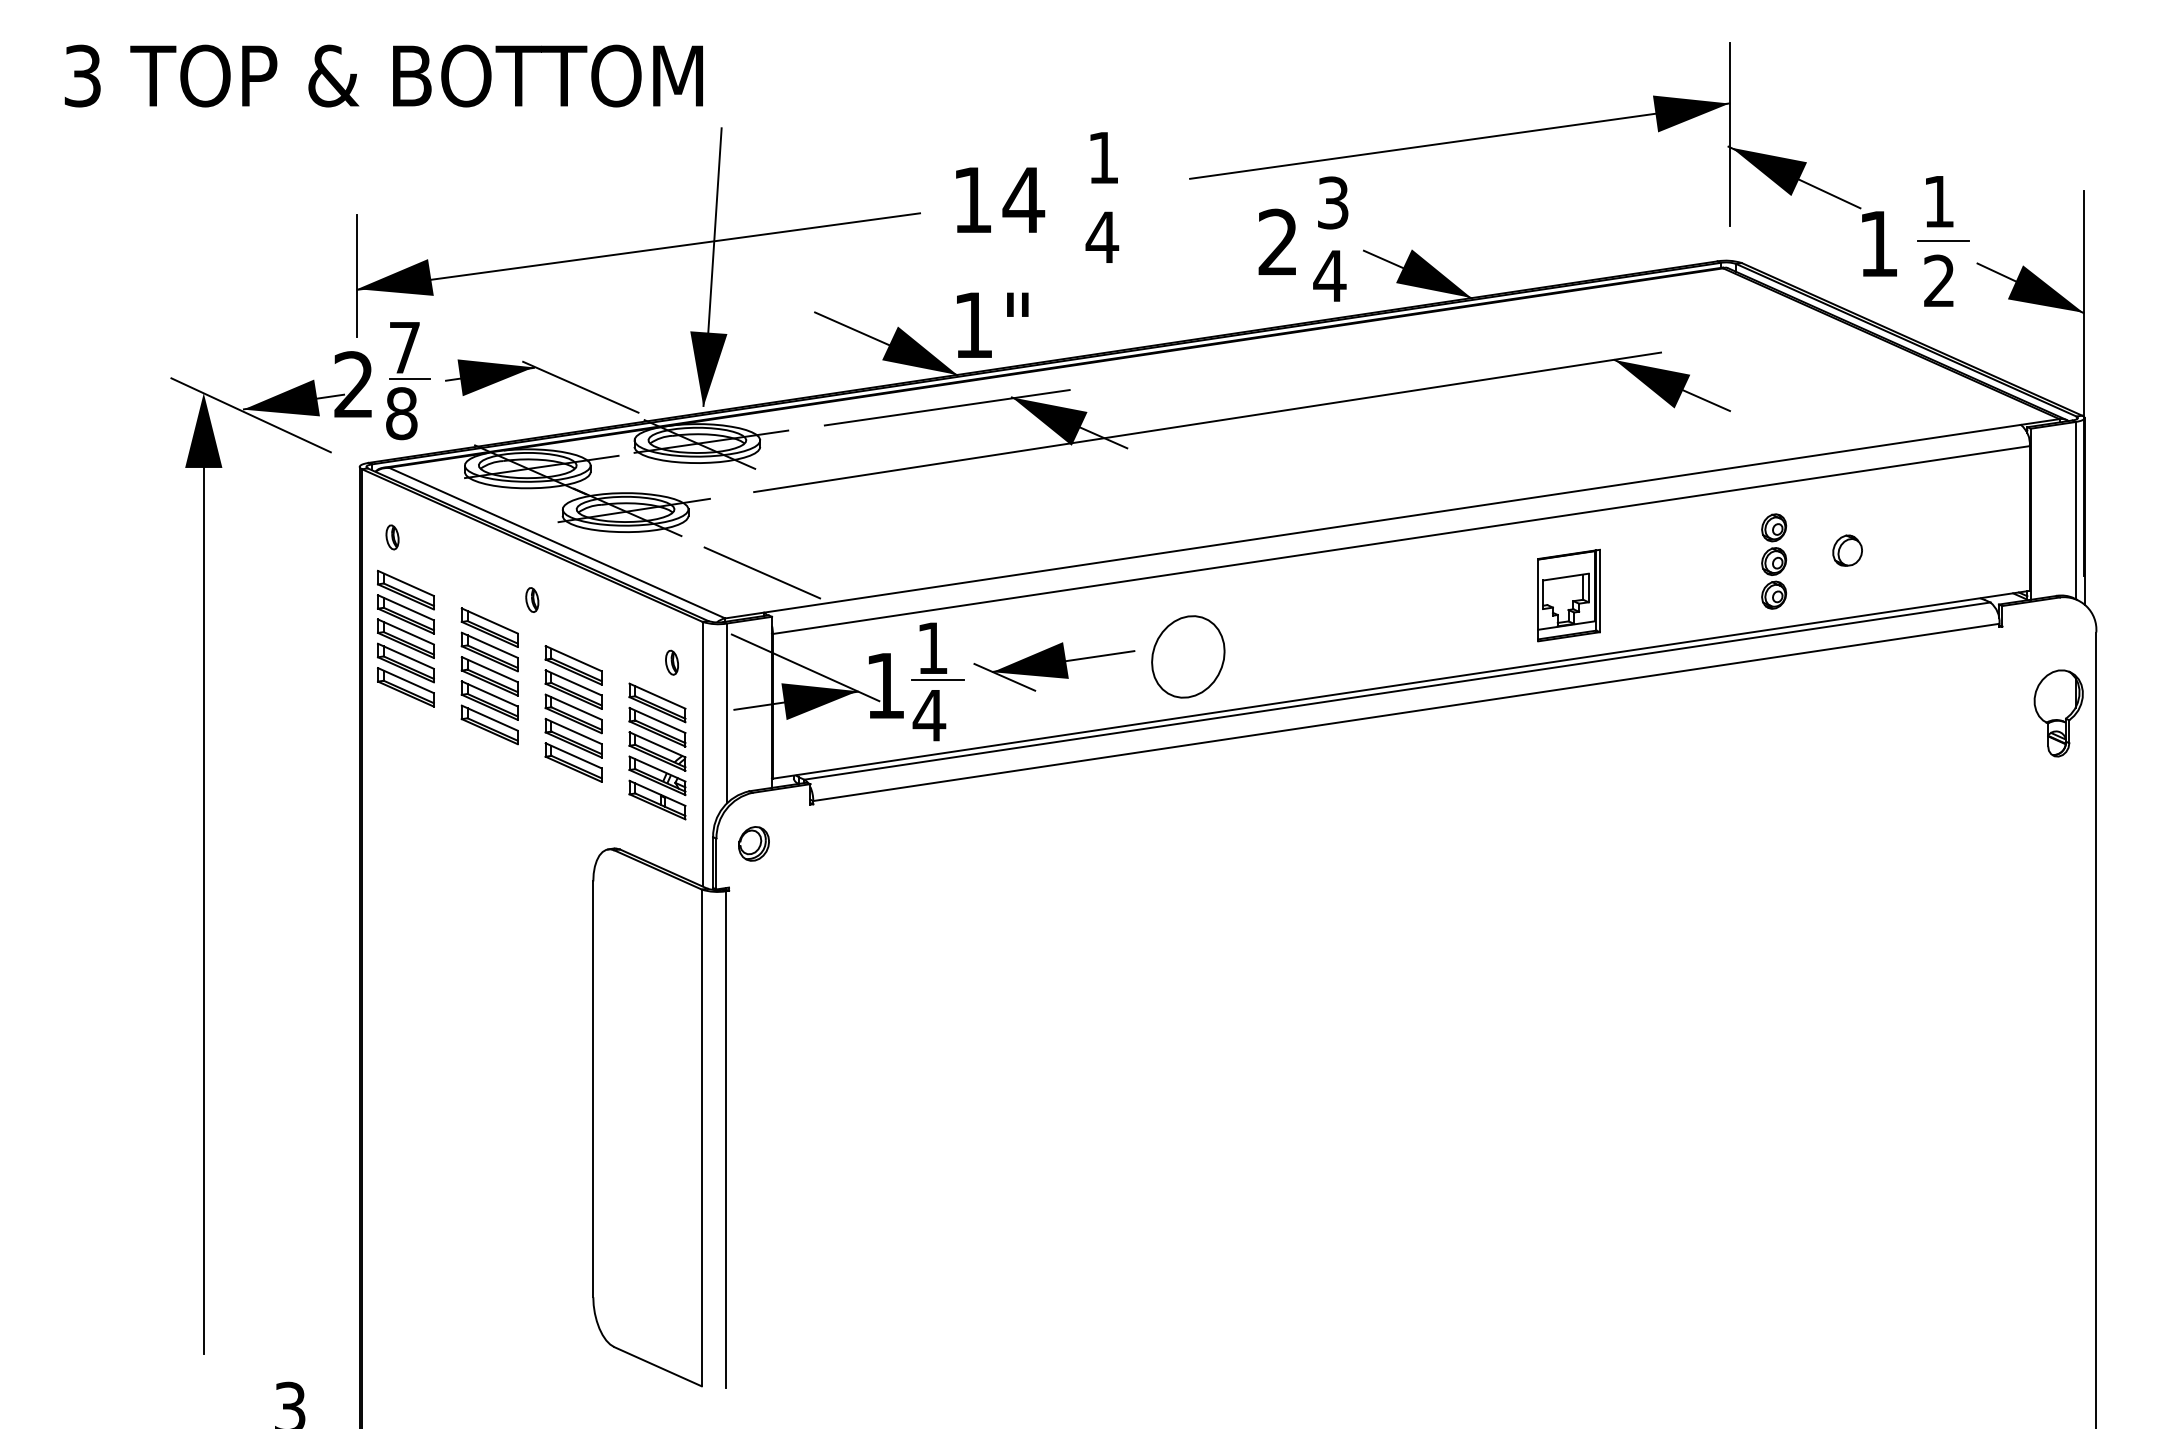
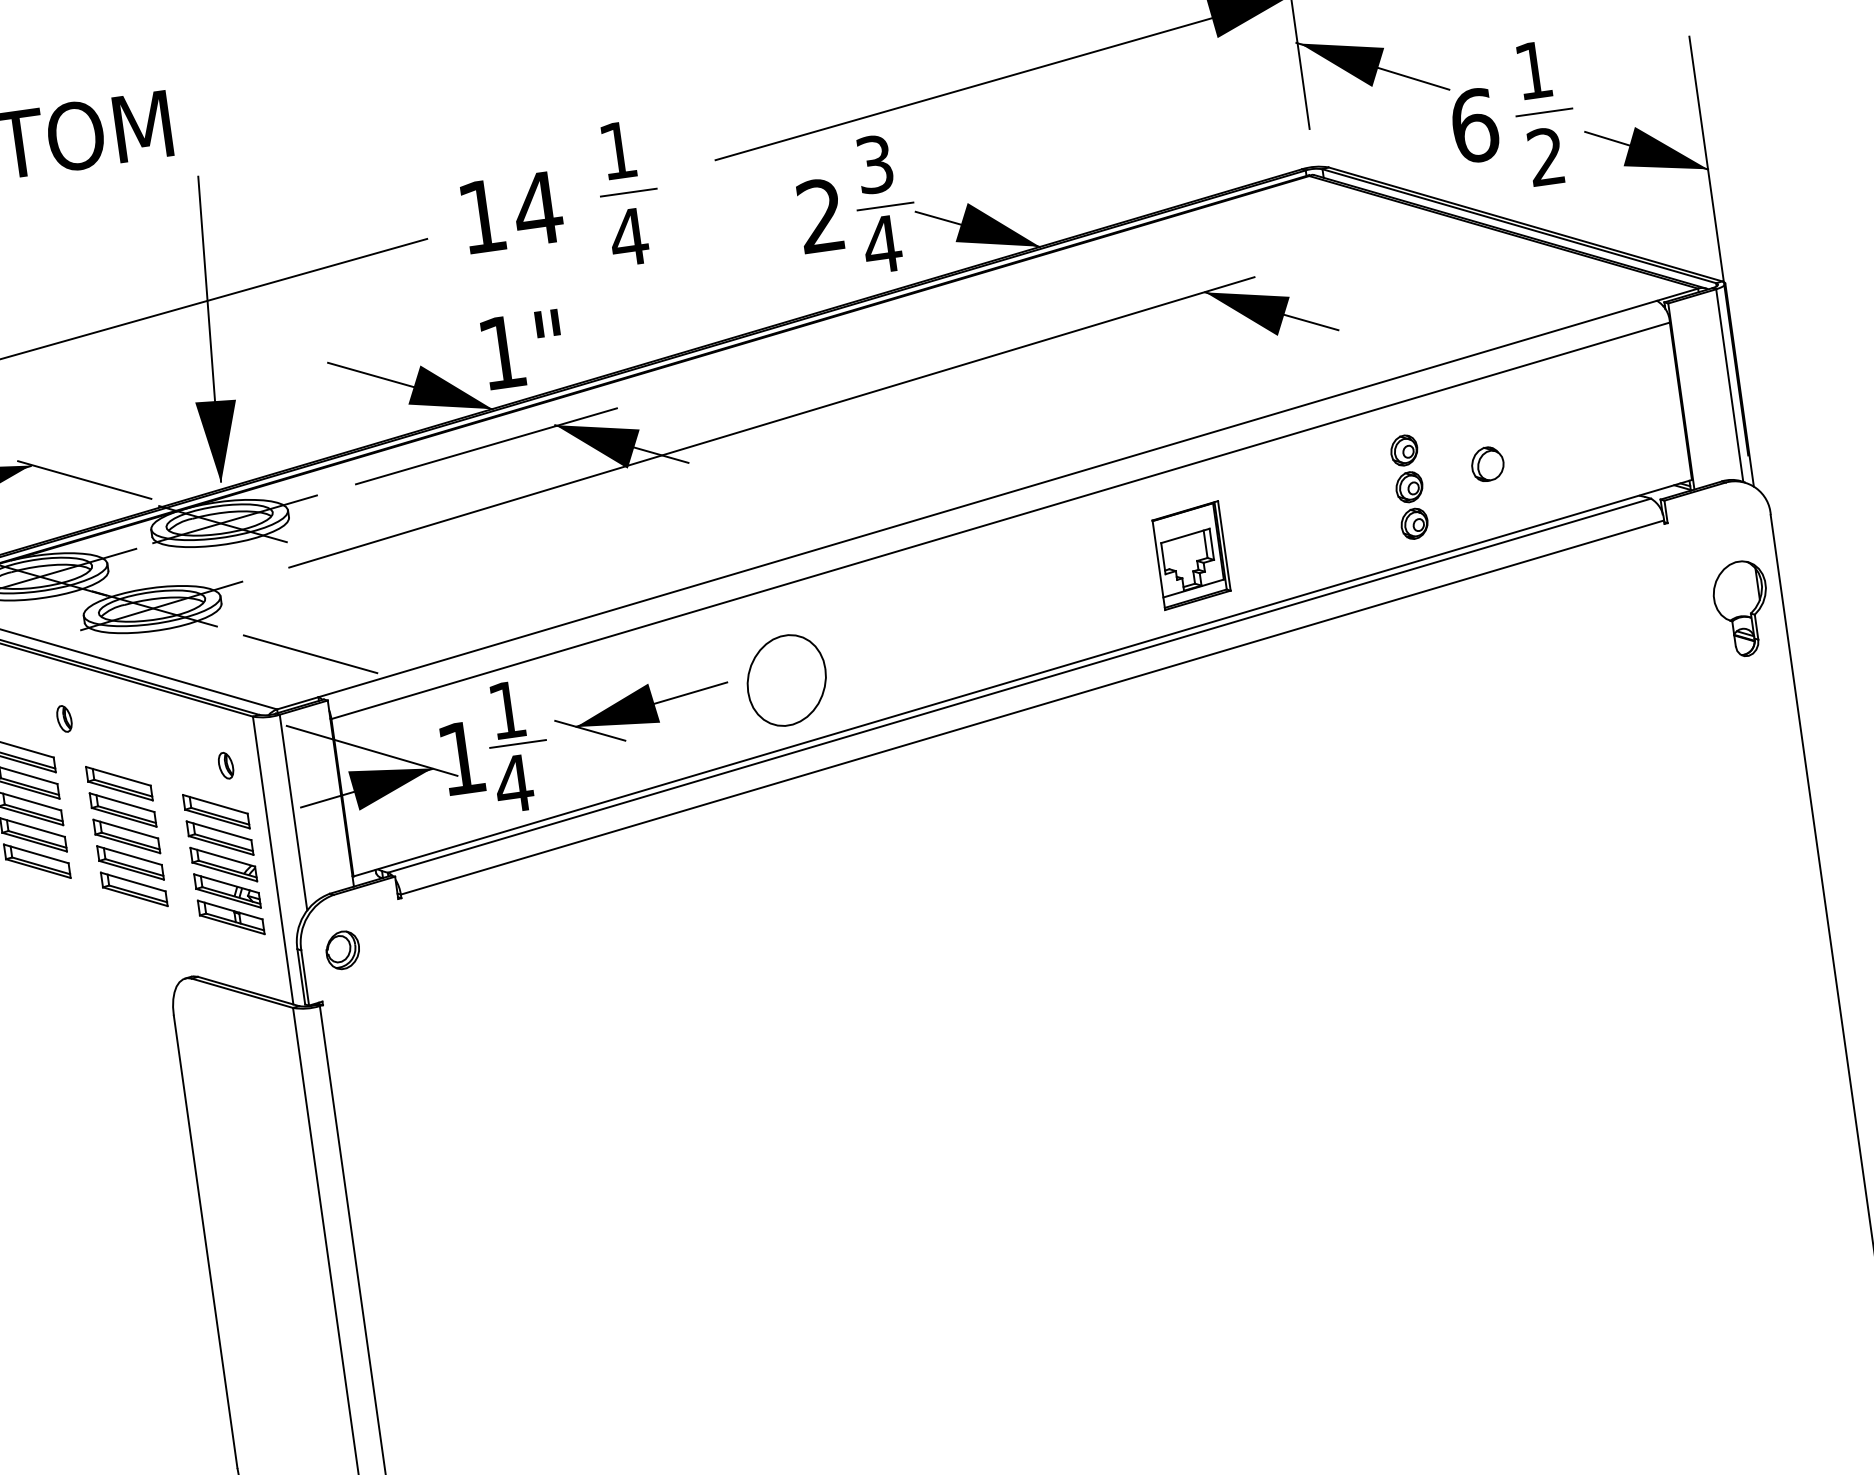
line: (1107, 197) -> (628, 193), added
line: (1336, 242) -> (884, 207), added
text: (1879, 243) -> (1475, 125), 1 -> 6

